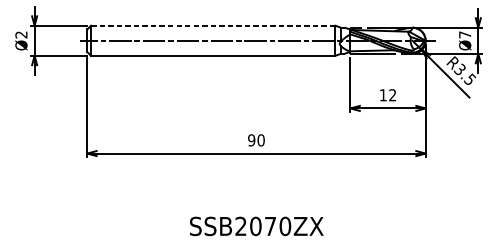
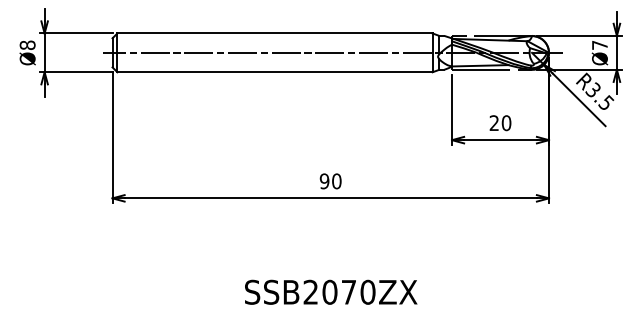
line: (213, 25) -> (275, 33), dashed -> solid
text: (21, 34) -> (27, 44), Ø2 -> Ø8
text: (388, 95) -> (500, 123), 12 -> 20

